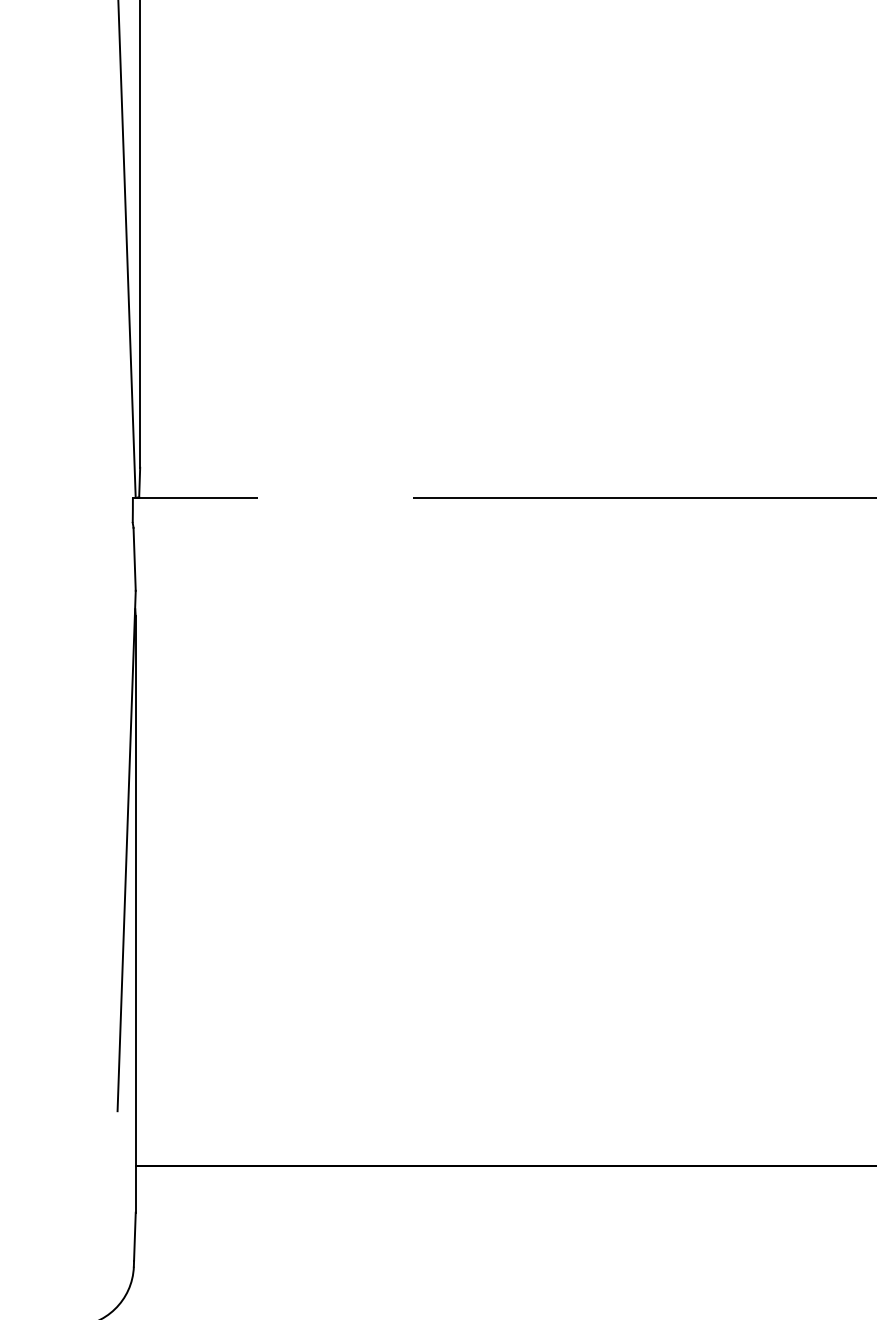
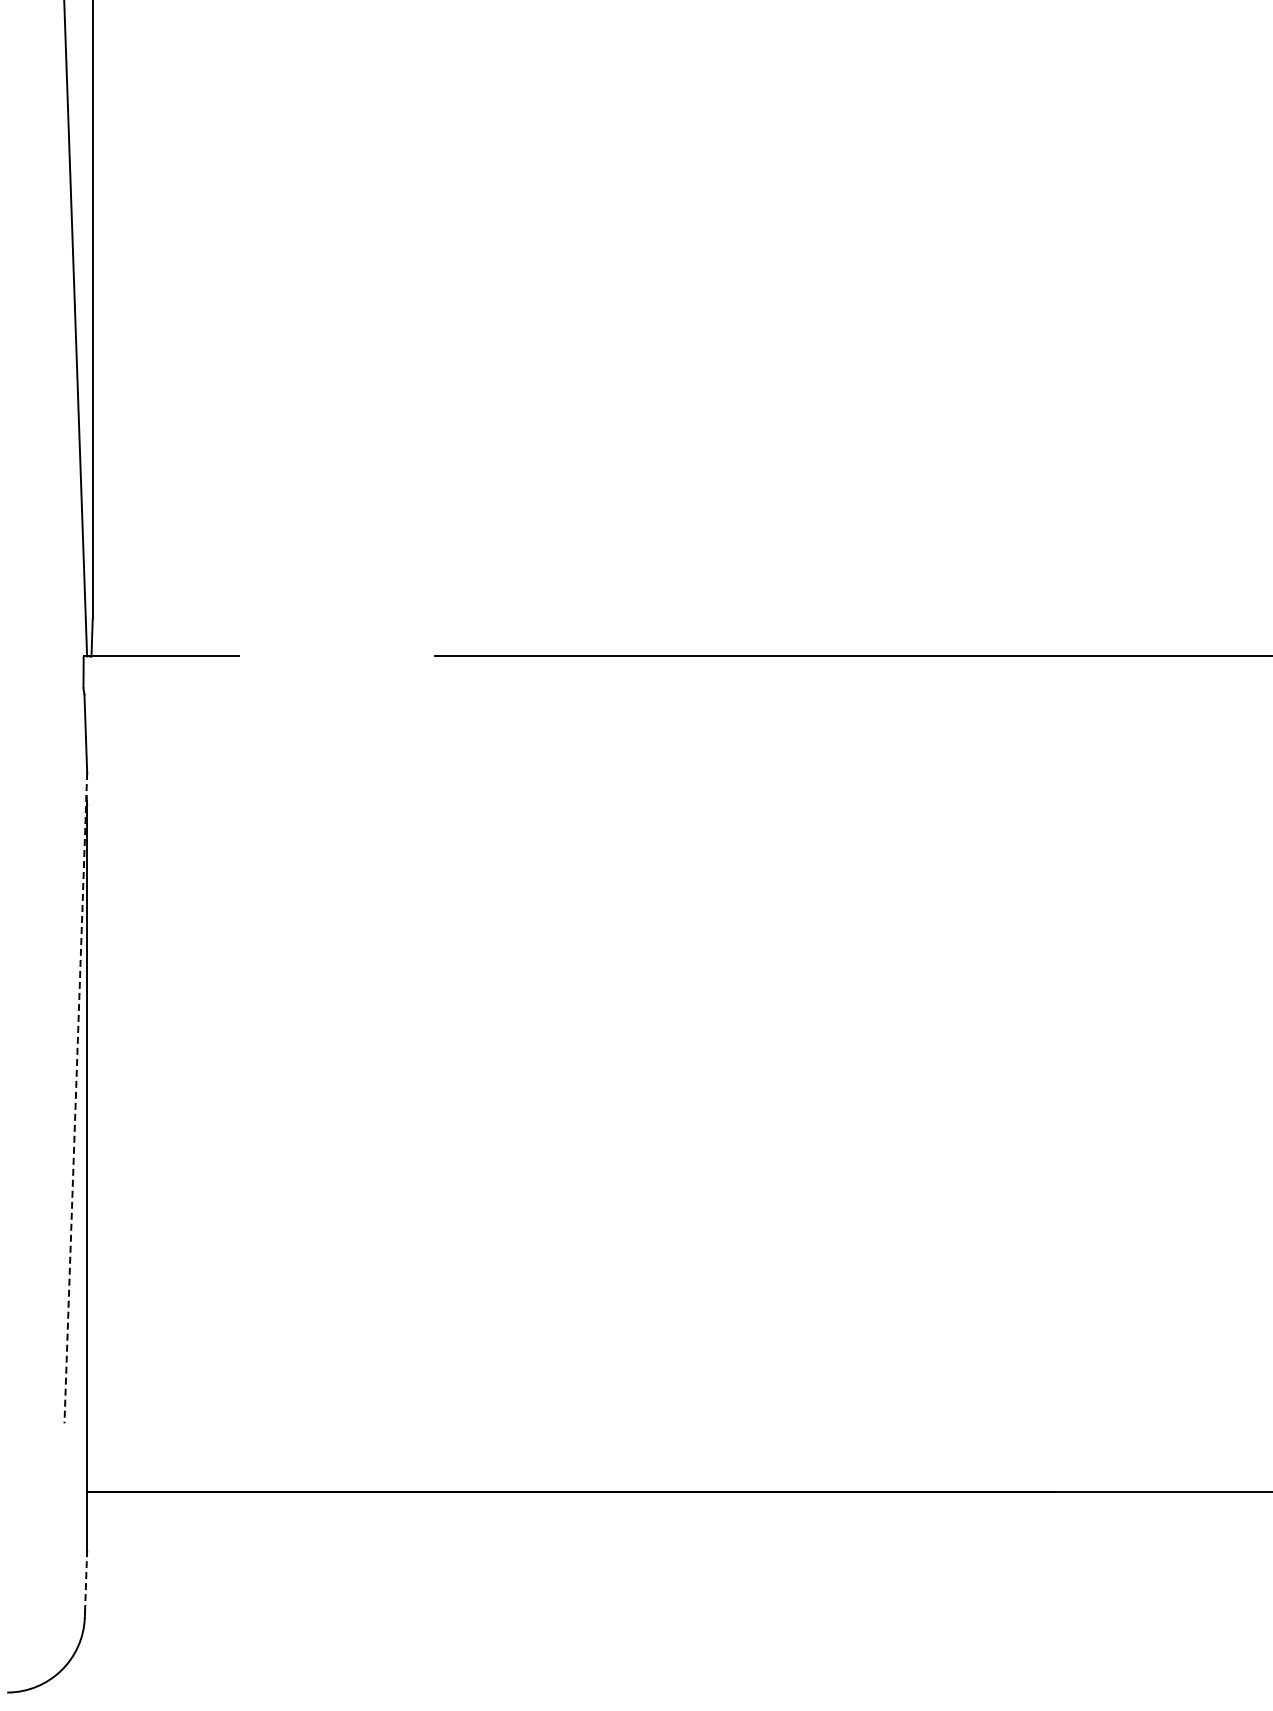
line: (126, 851) -> (75, 1098), solid -> dashed
line: (135, 1237) -> (86, 1580), solid -> dashed

